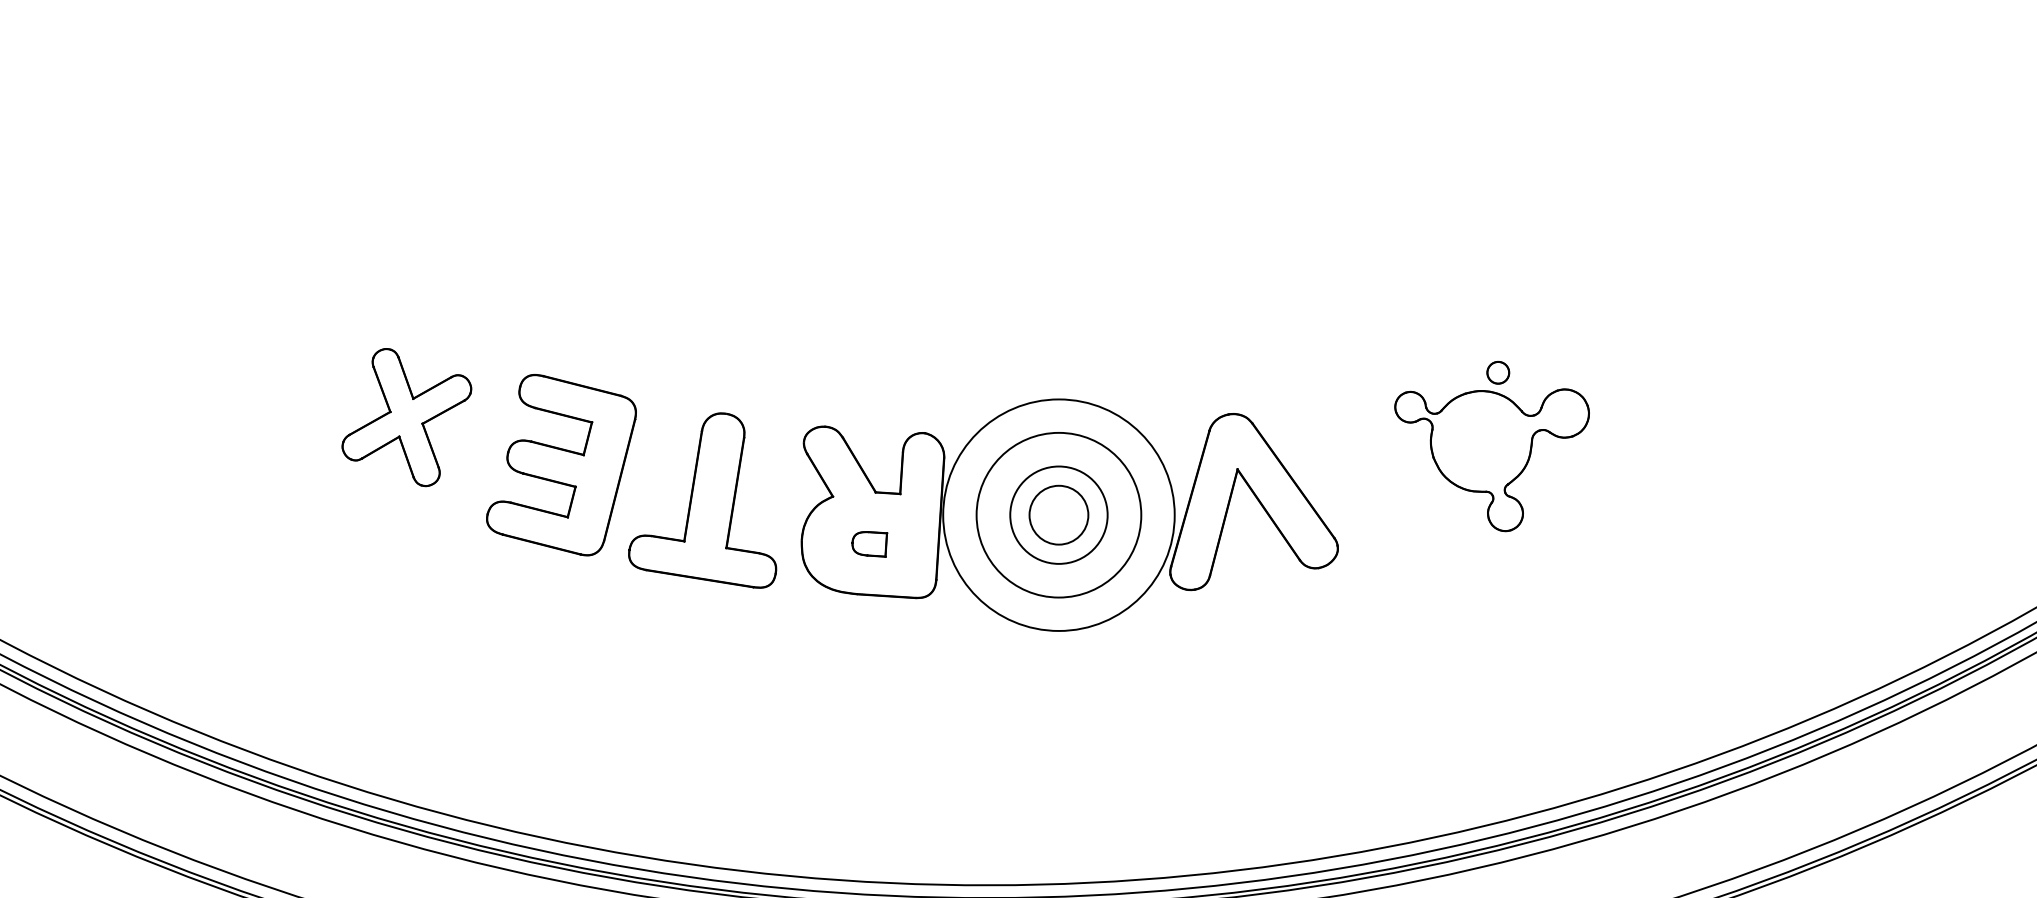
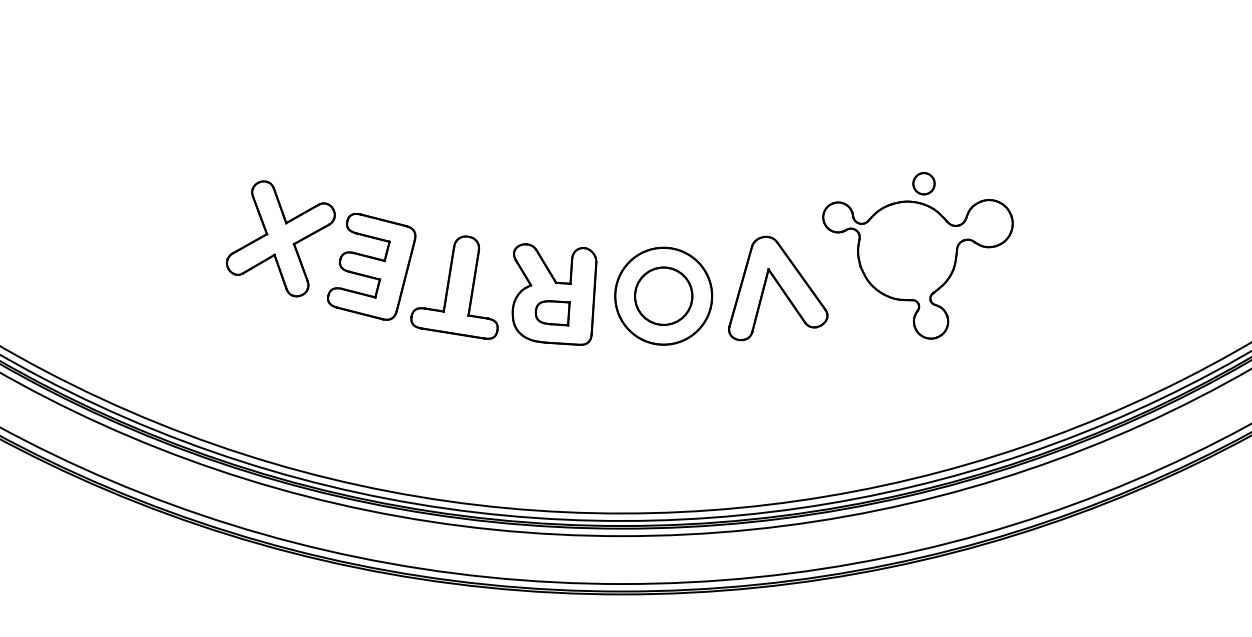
part: (406, 416) -> (280, 238), size x1.43
part: (1491, 445) -> (917, 255), size x1.67
circle: (1058, 513) -> (663, 295), size x0.71
circle: (1058, 515) -> (663, 296), size x1.67
part: (869, 544) -> (552, 313), size x1.67

